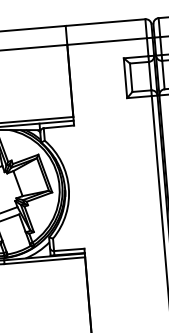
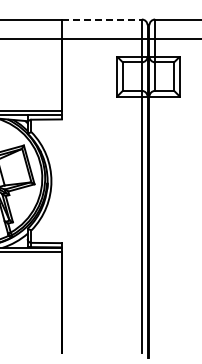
line: (105, 22) -> (101, 19), solid -> dashed

